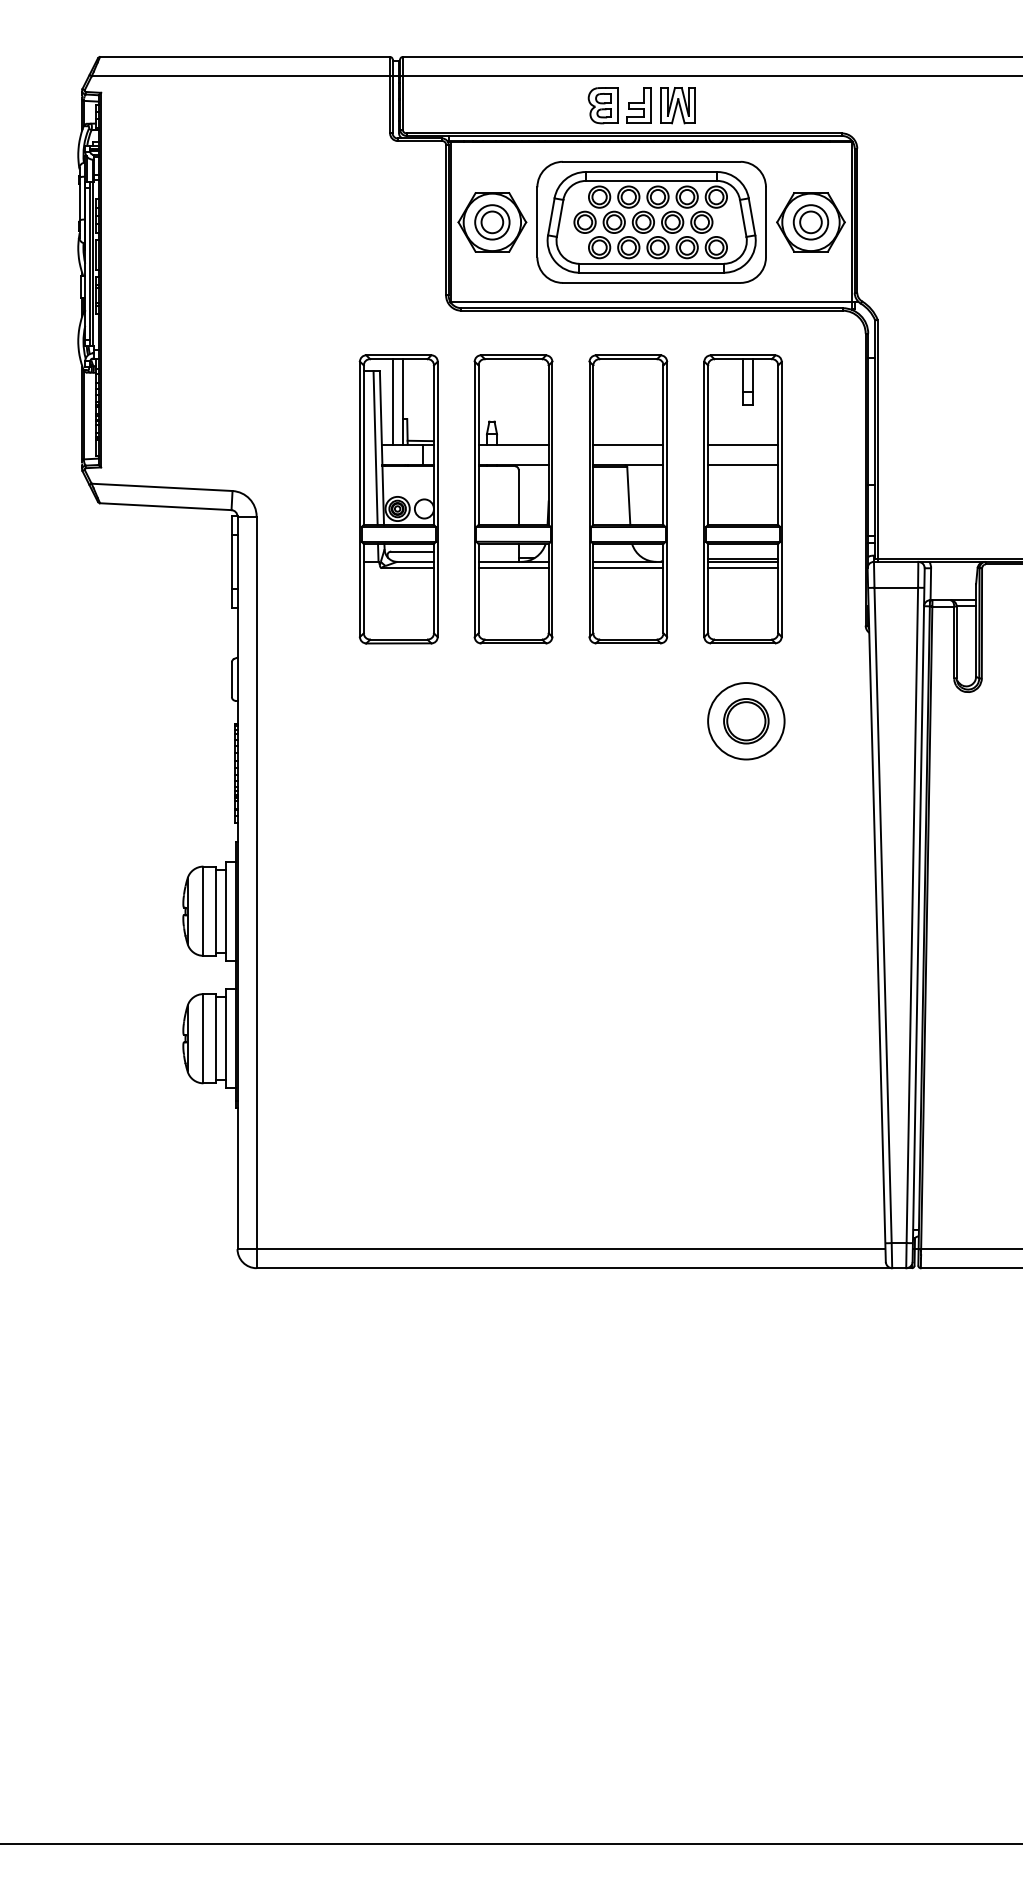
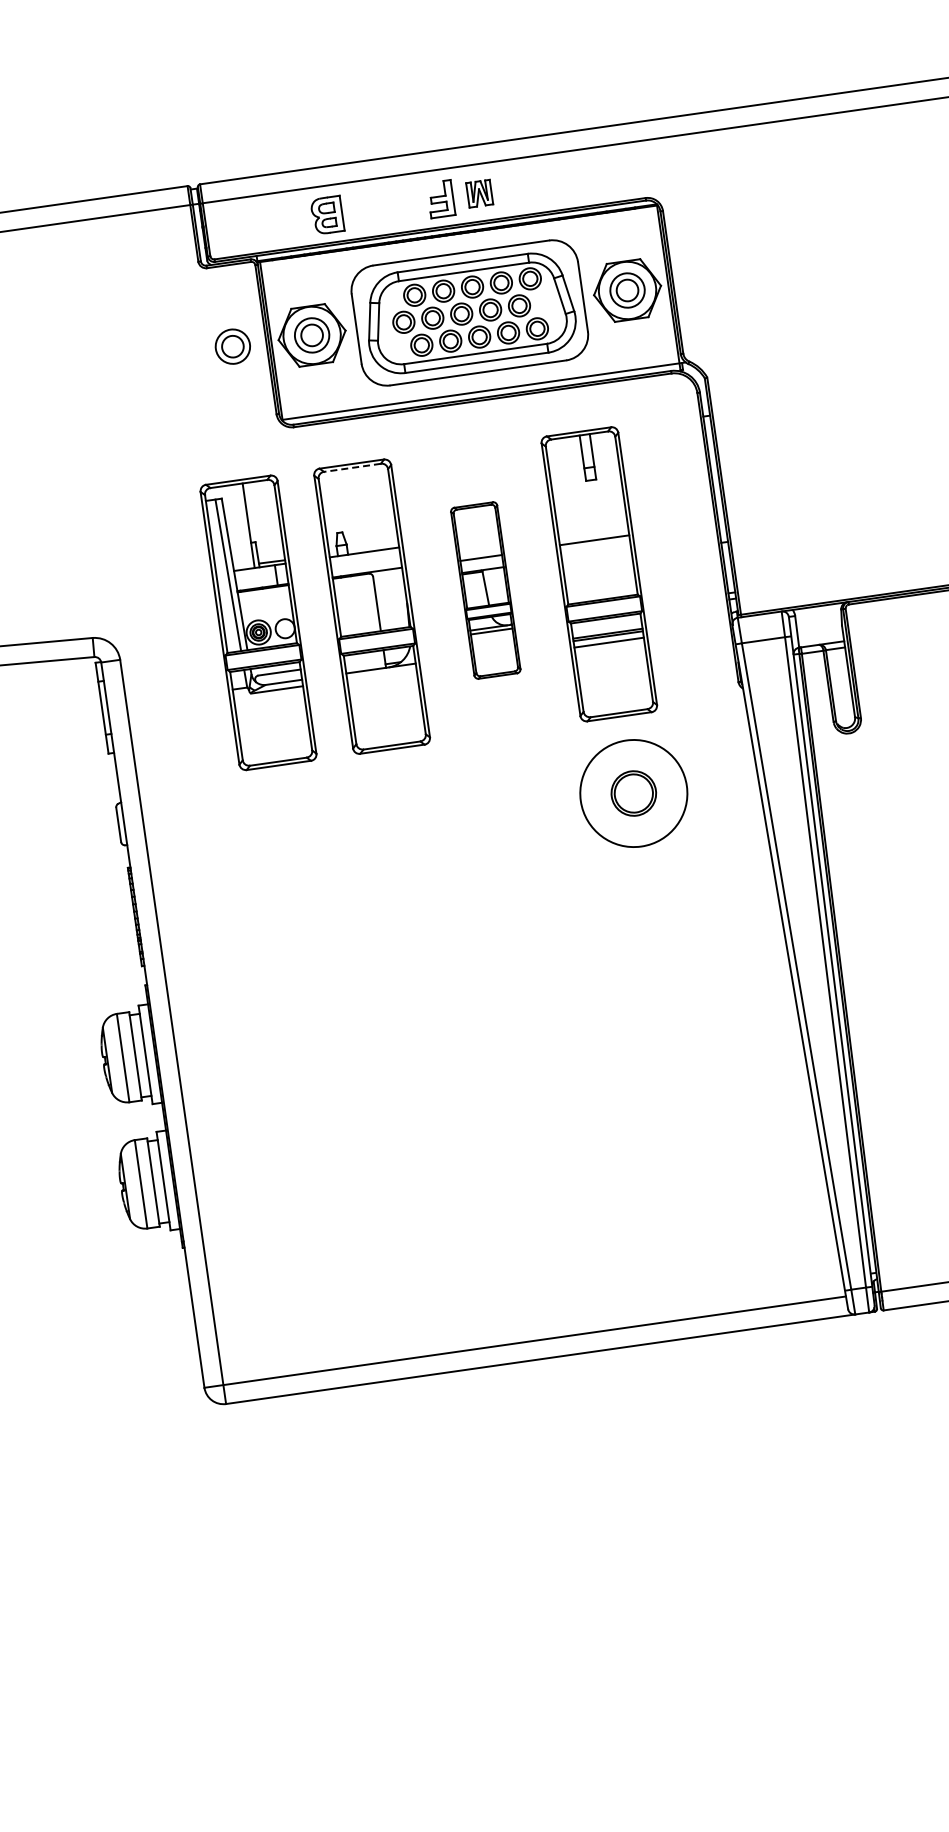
part: (602, 105) -> (326, 215), moved
part: (677, 105) -> (478, 193), size x0.7
part: (412, 222) -> (233, 346), added
line: (513, 359) -> (352, 468), solid -> dashed
line: (392, 401) -> (238, 526), removed
line: (743, 444) -> (592, 519), removed
part: (628, 499) -> (485, 590), size x0.6
line: (513, 568) -> (381, 675), removed
circle: (746, 721) -> (634, 793), size x1.4

